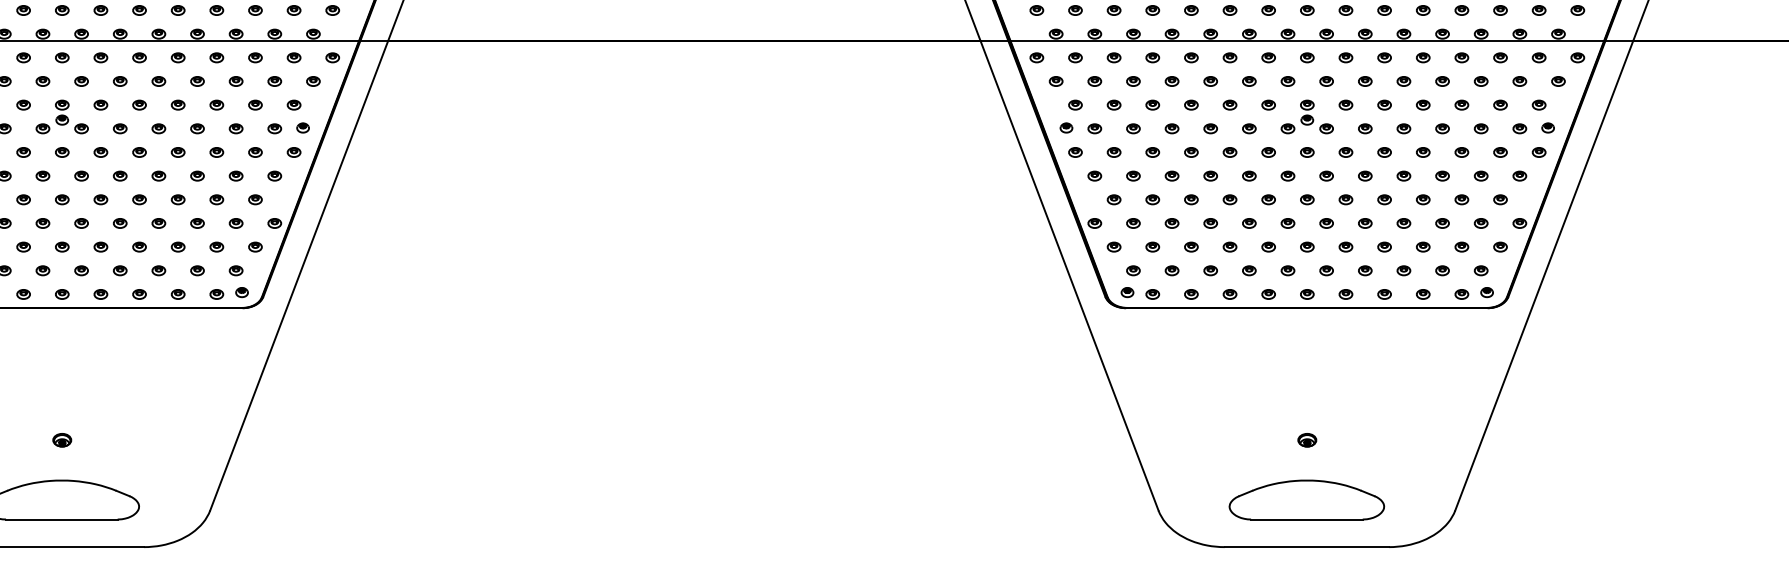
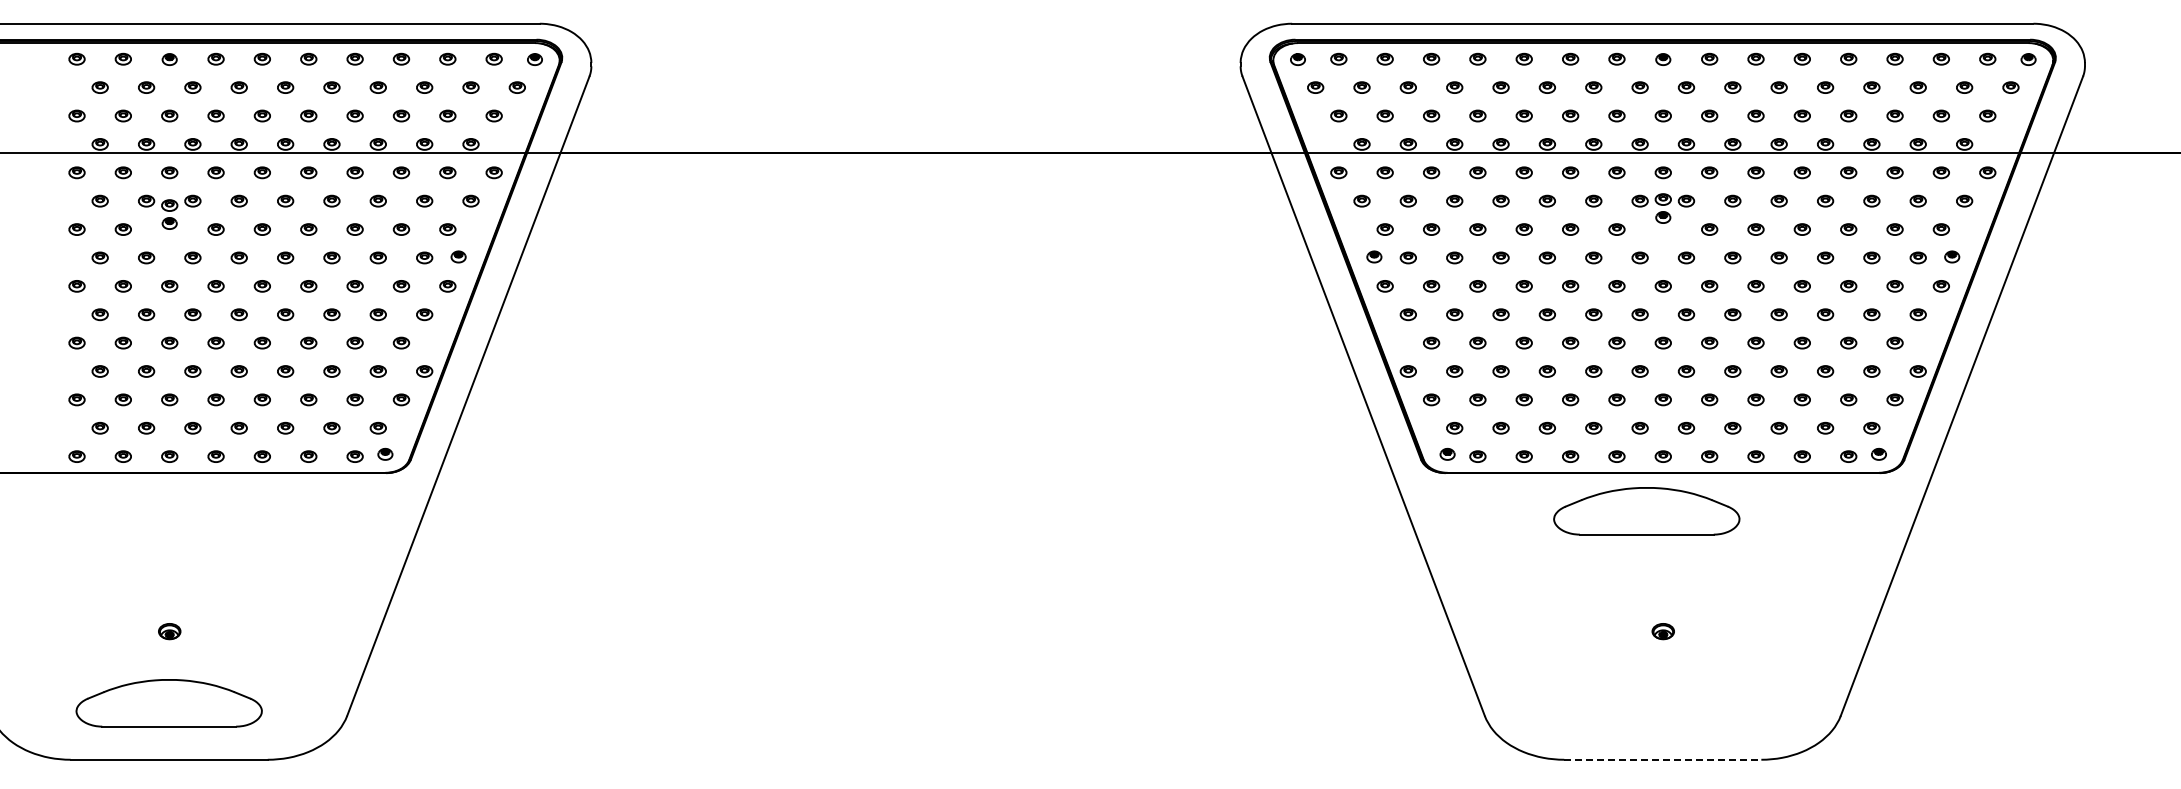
part: (62, 112) -> (169, 214), moved
part: (1306, 112) -> (1662, 208), moved
part: (1306, 500) -> (1646, 511), moved
line: (1306, 546) -> (1662, 759), solid -> dashed

